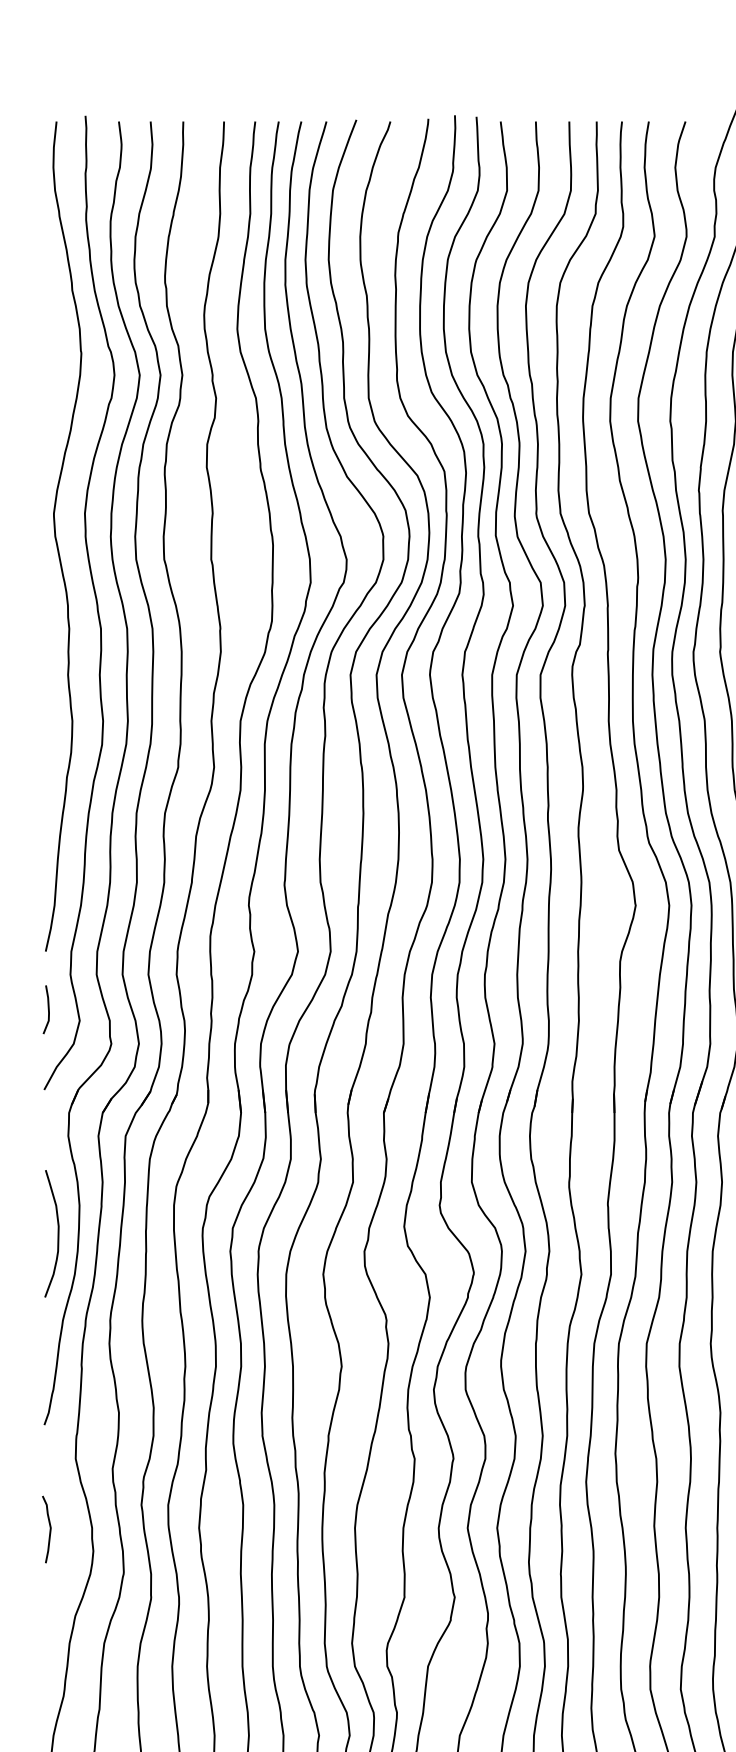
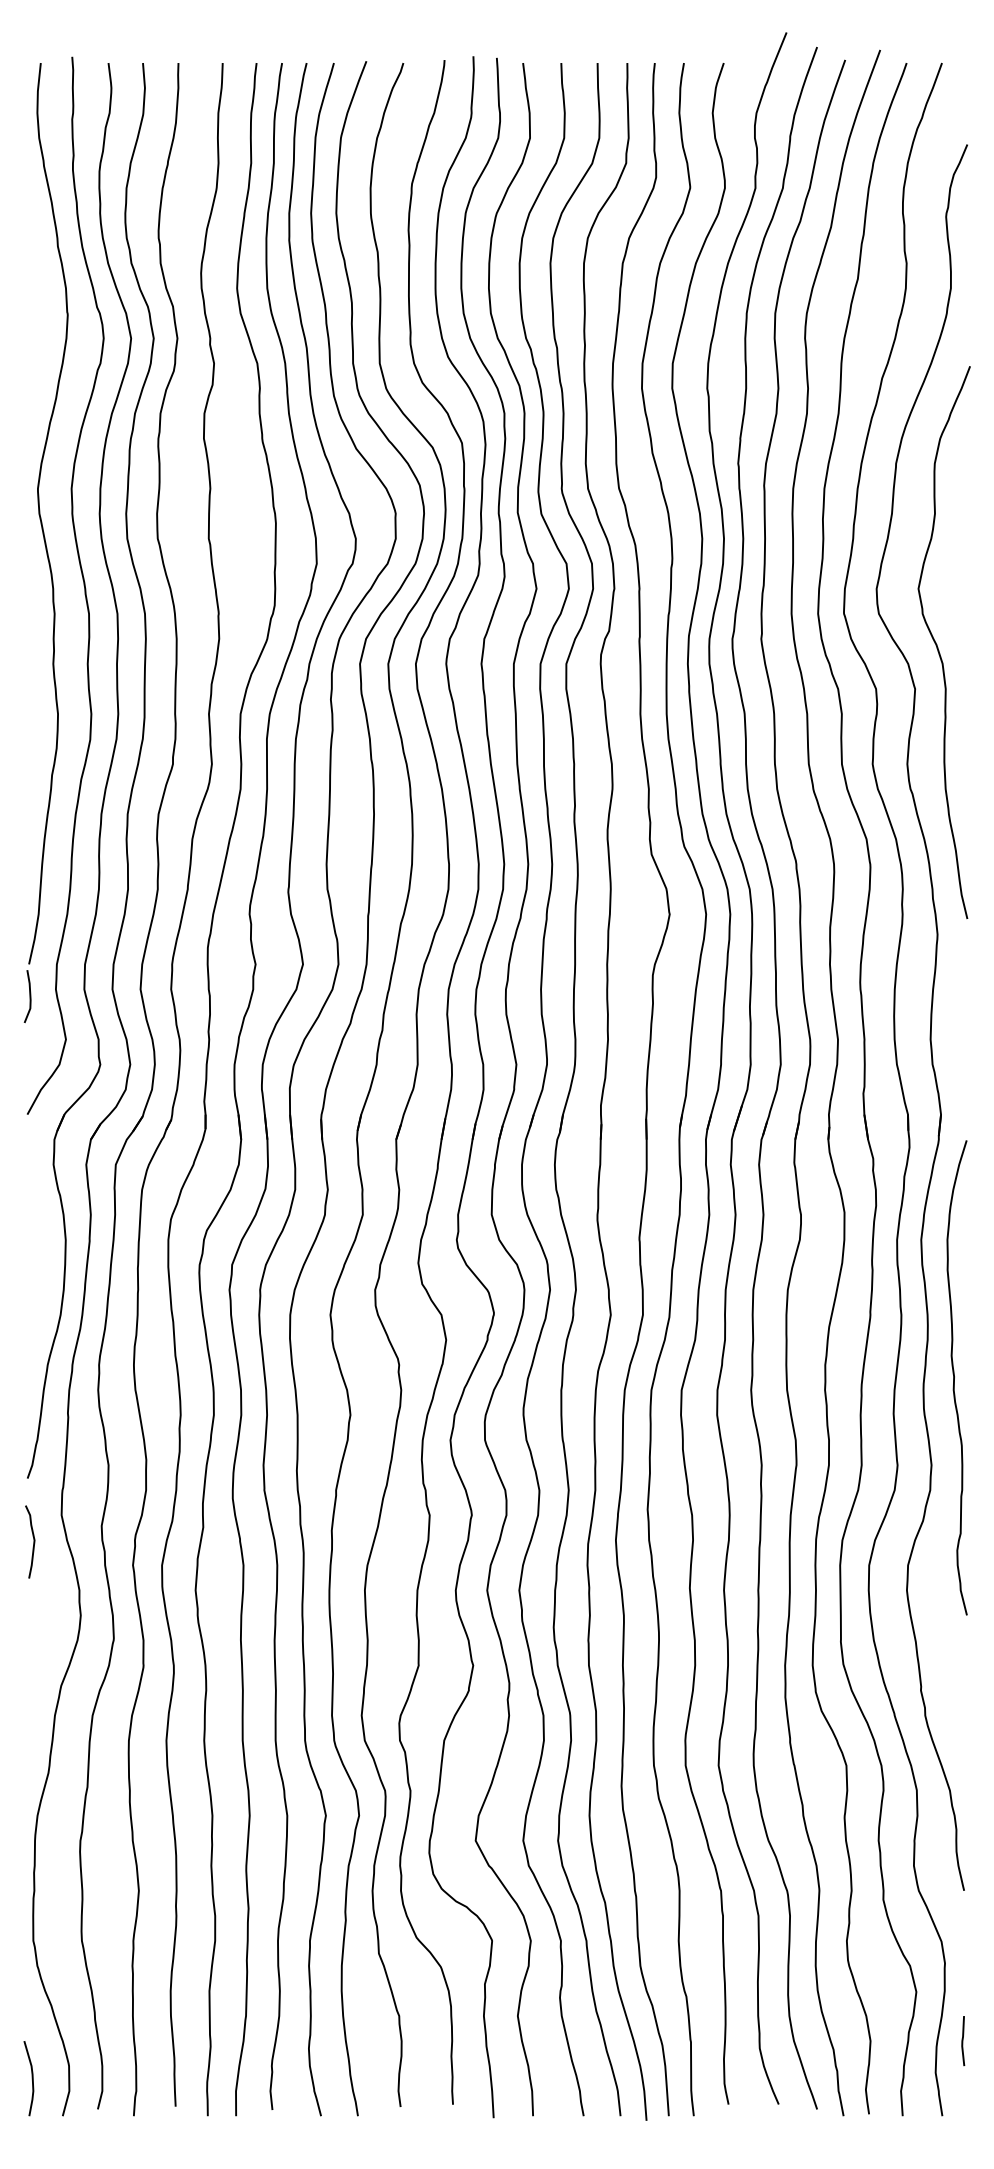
line: (47, 1009) -> (29, 996), moved
curve: (58, 1233) -> (42, 1270), removed
curve: (49, 1529) -> (33, 1541), moved

